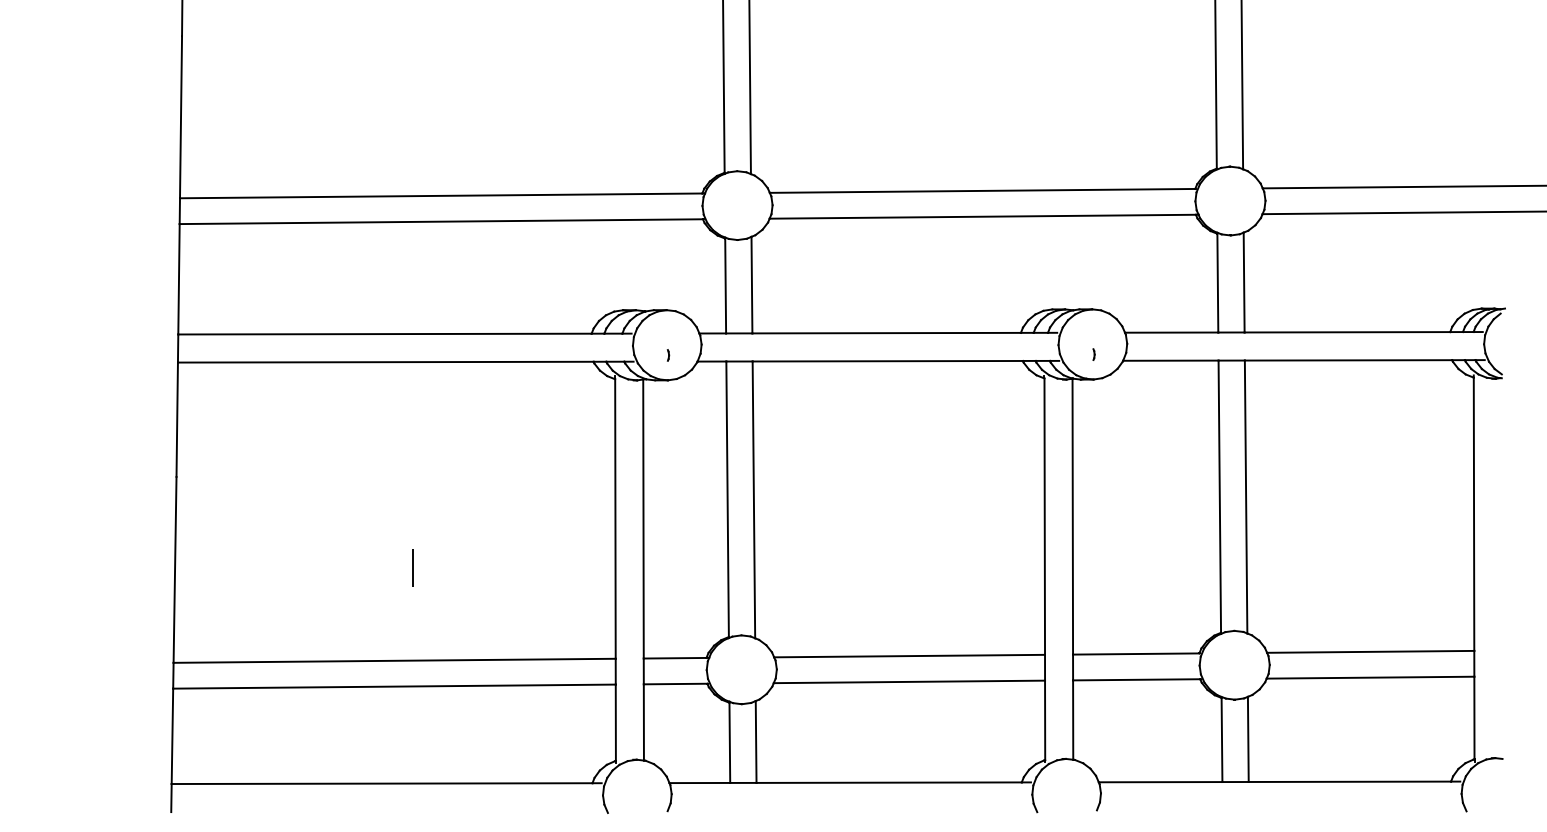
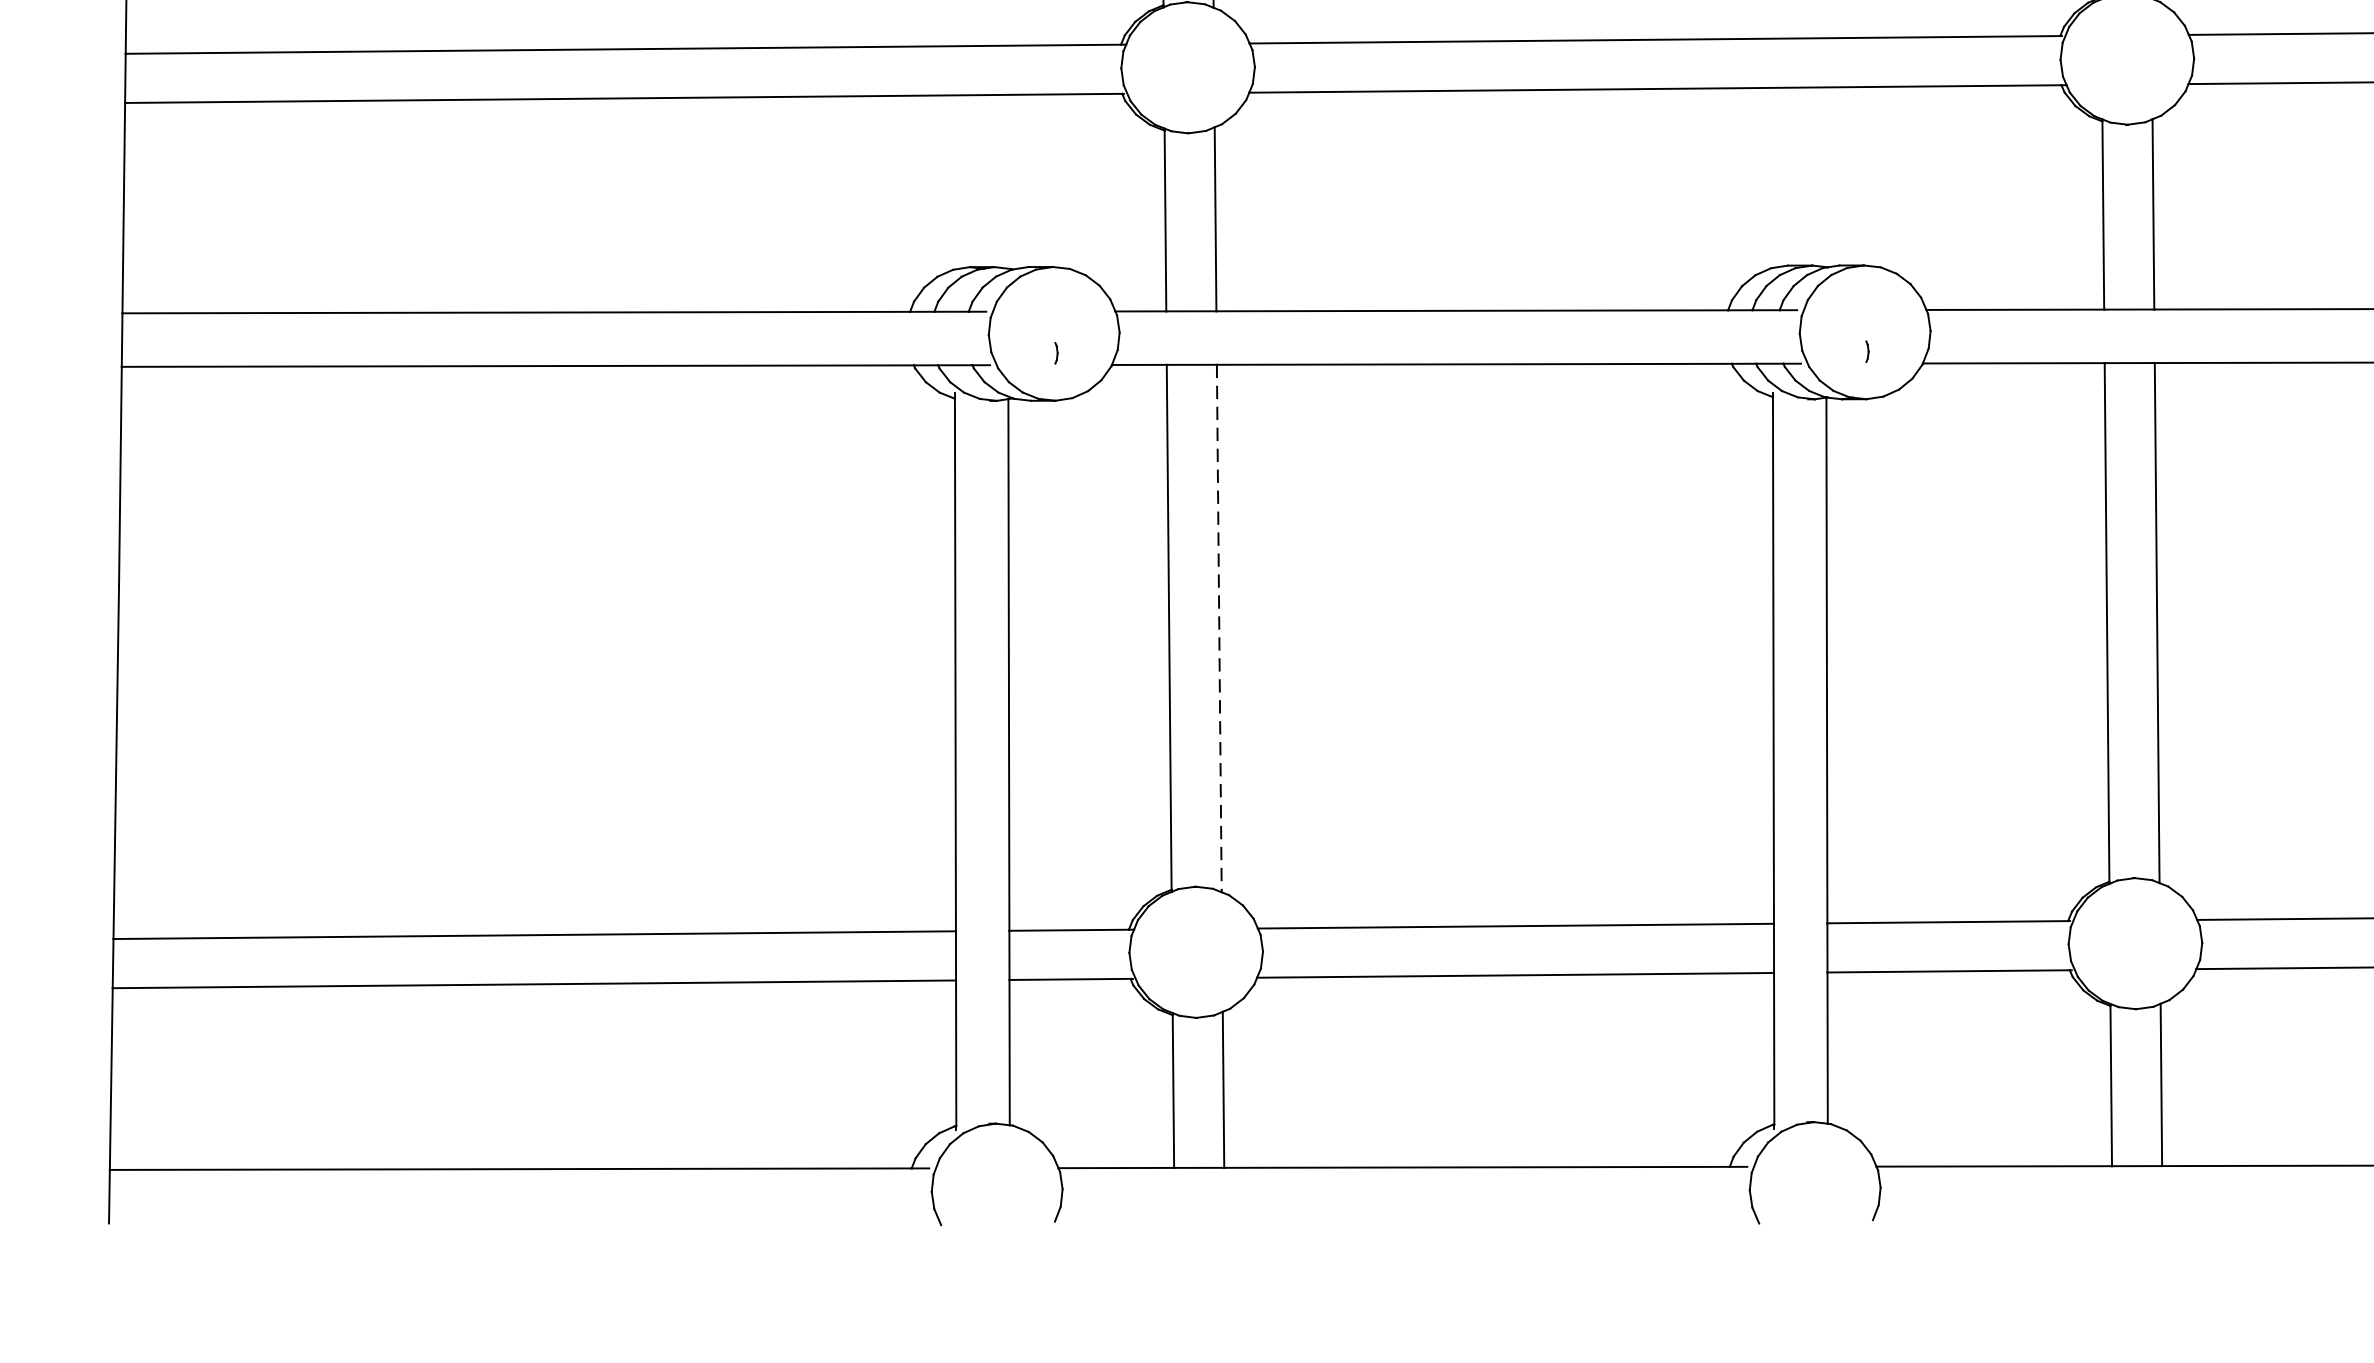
line: (753, 500) -> (1218, 629), solid -> dashed
line: (412, 567) -> (568, 757), removed

